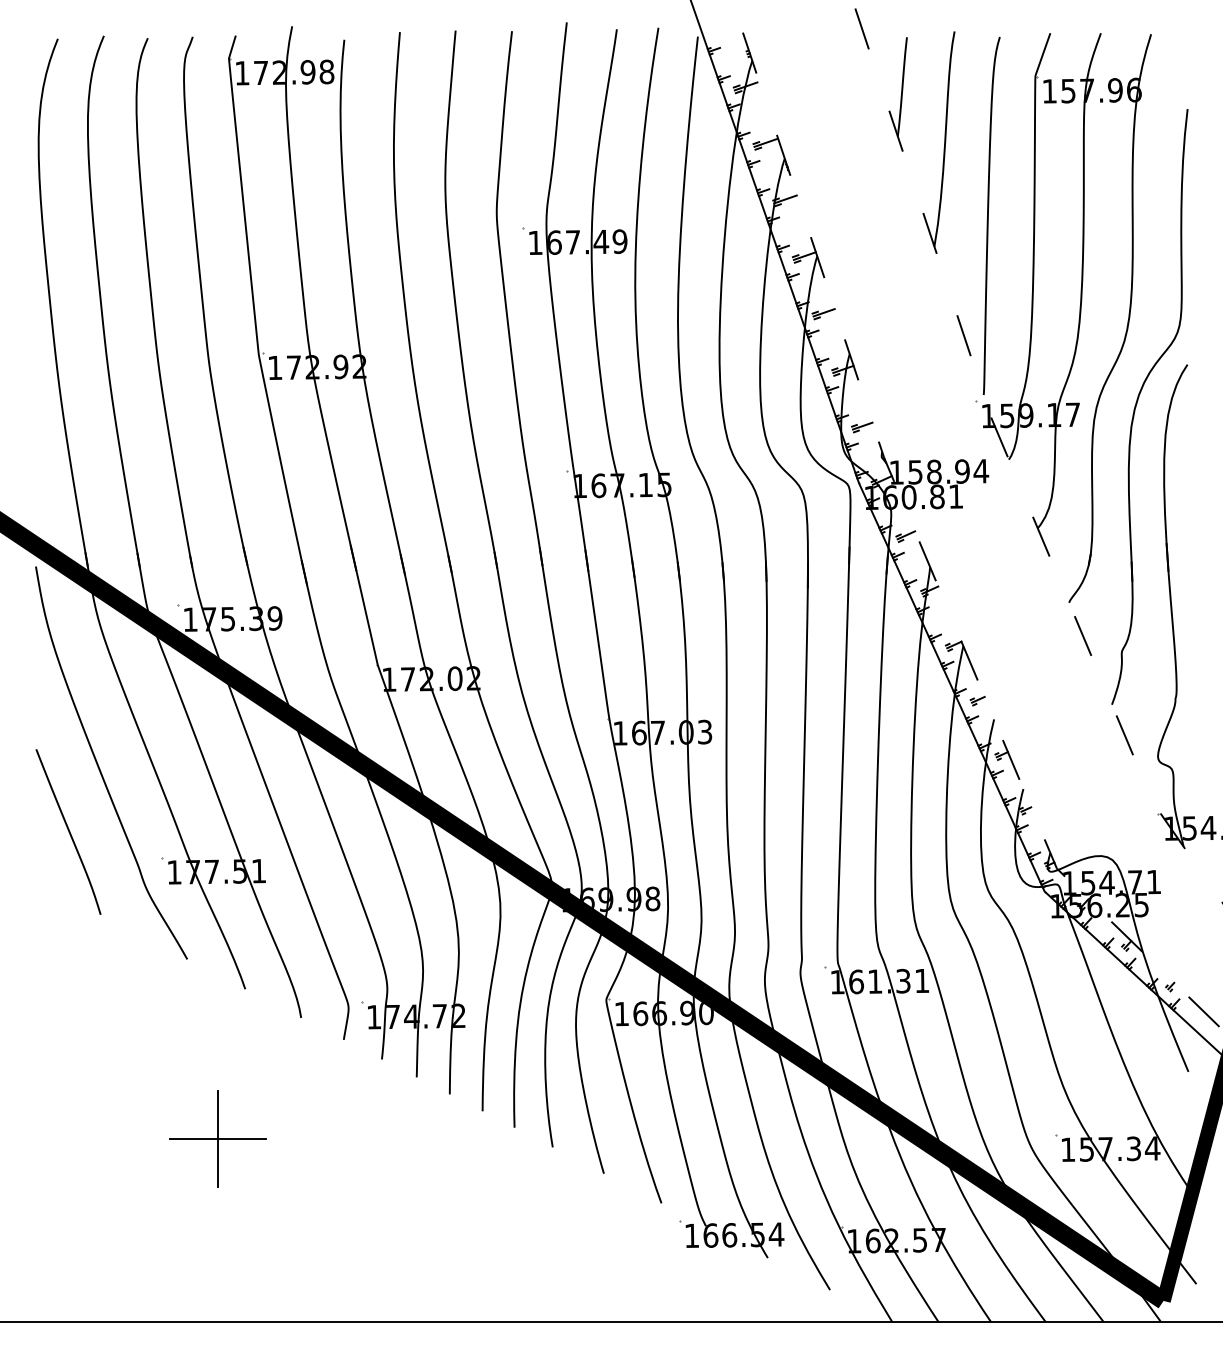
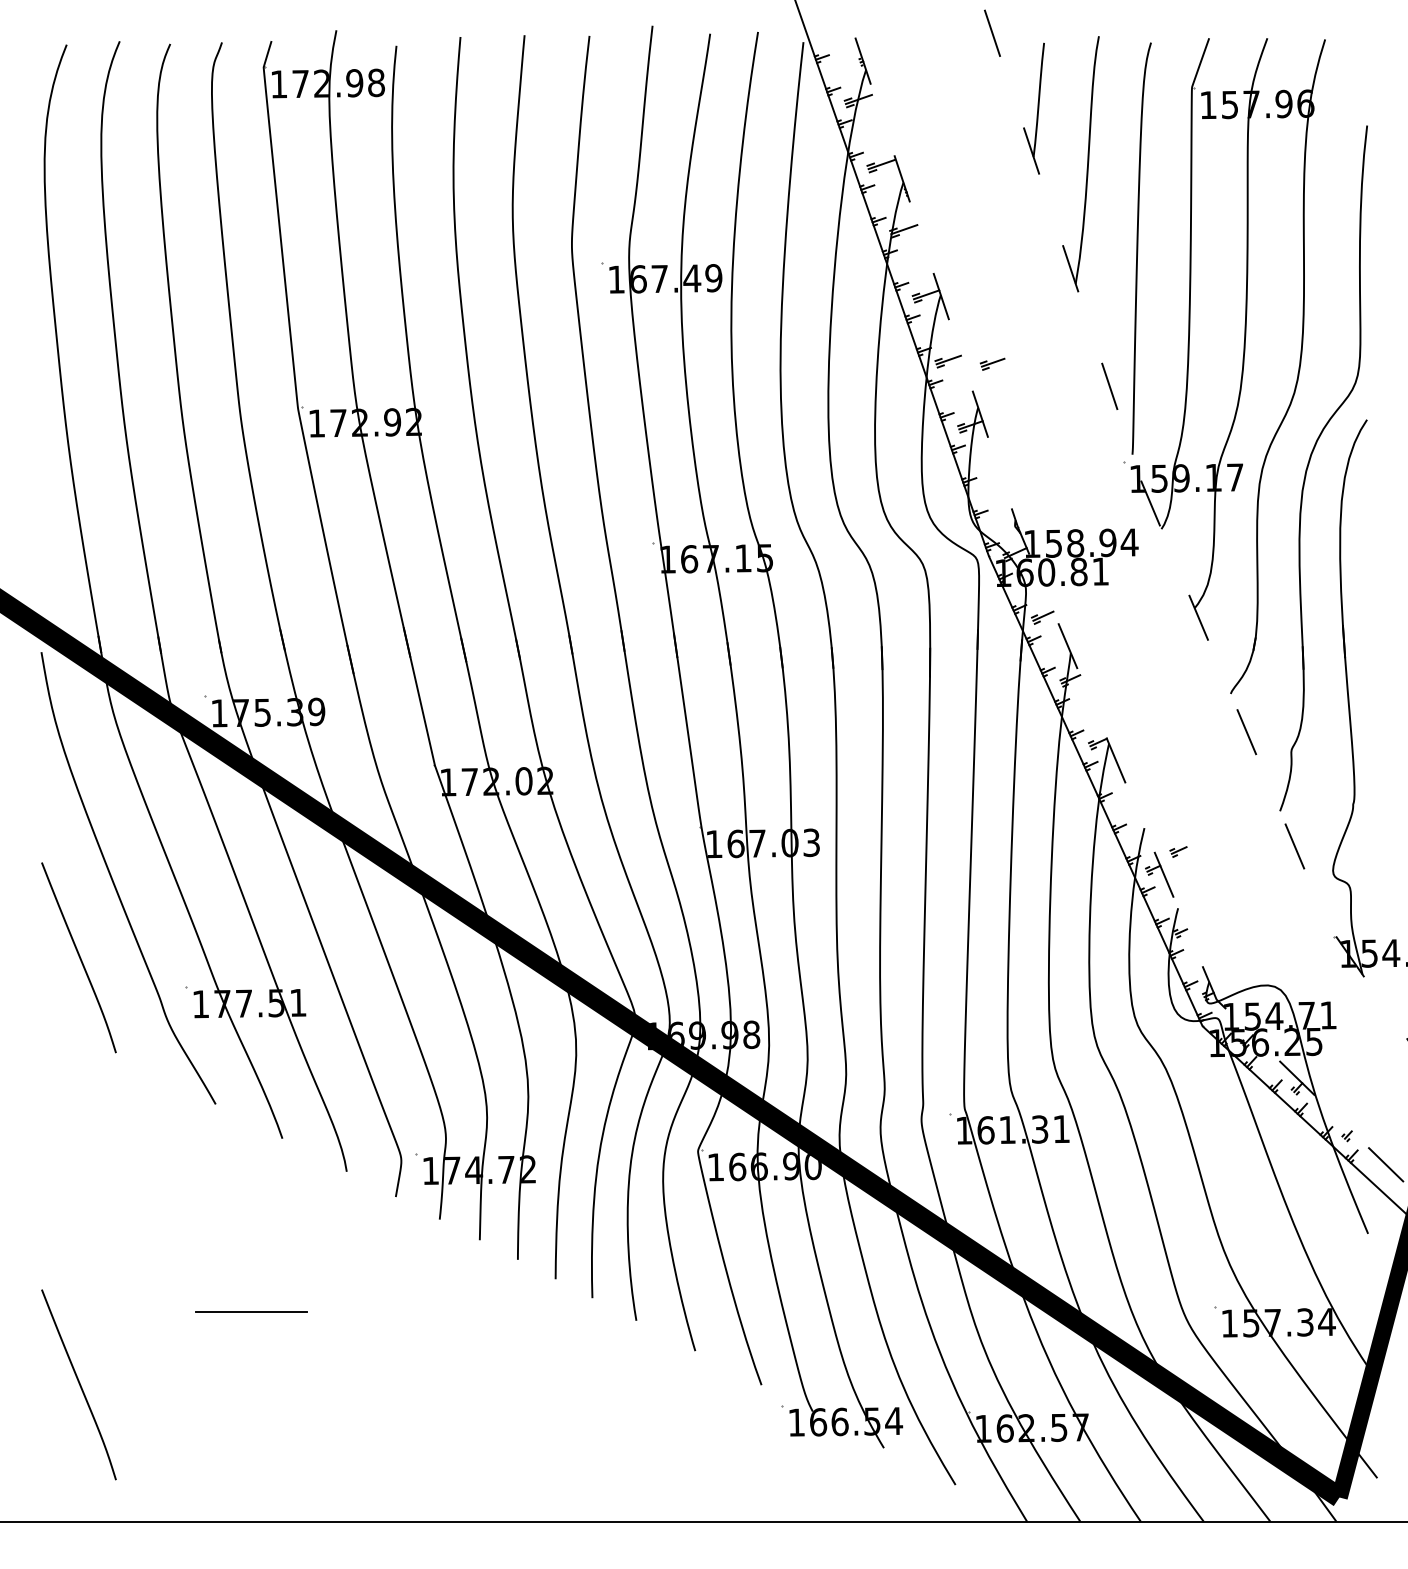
part: (862, 427) -> (992, 364), moved
part: (977, 701) -> (1178, 852), moved
line: (218, 1139) -> (251, 1311), removed
curve: (68, 1202) -> (78, 1384), added

